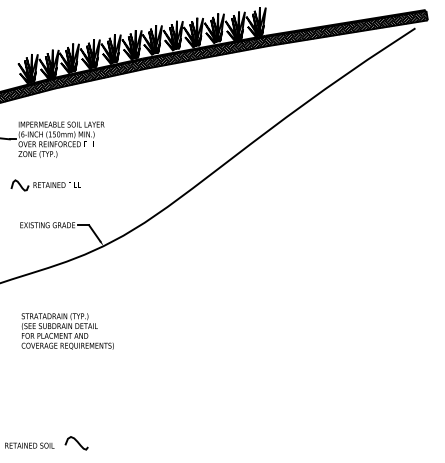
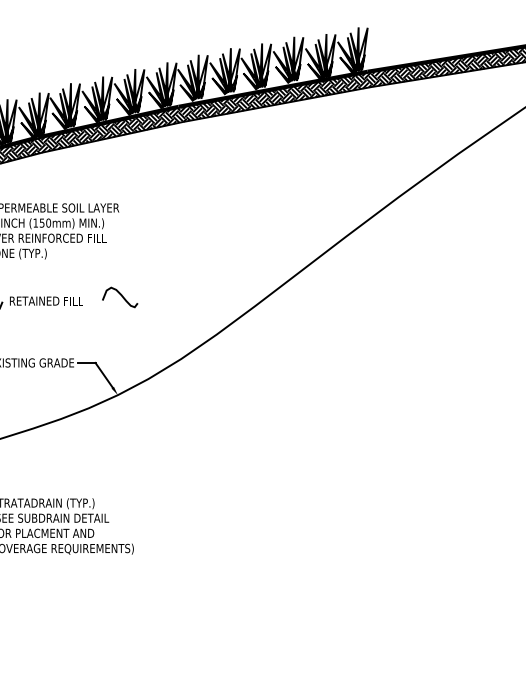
curve: (104, 181) -> (119, 295), added

